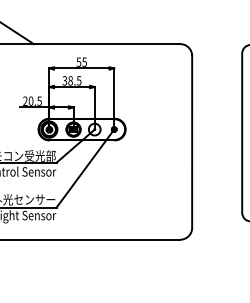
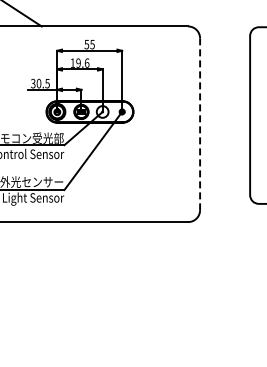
text: (71, 80) -> (79, 62), 38.5 -> 19.6
text: (25, 102) -> (33, 84), 20.5 -> 30.5
line: (192, 142) -> (200, 124), solid -> dashed

